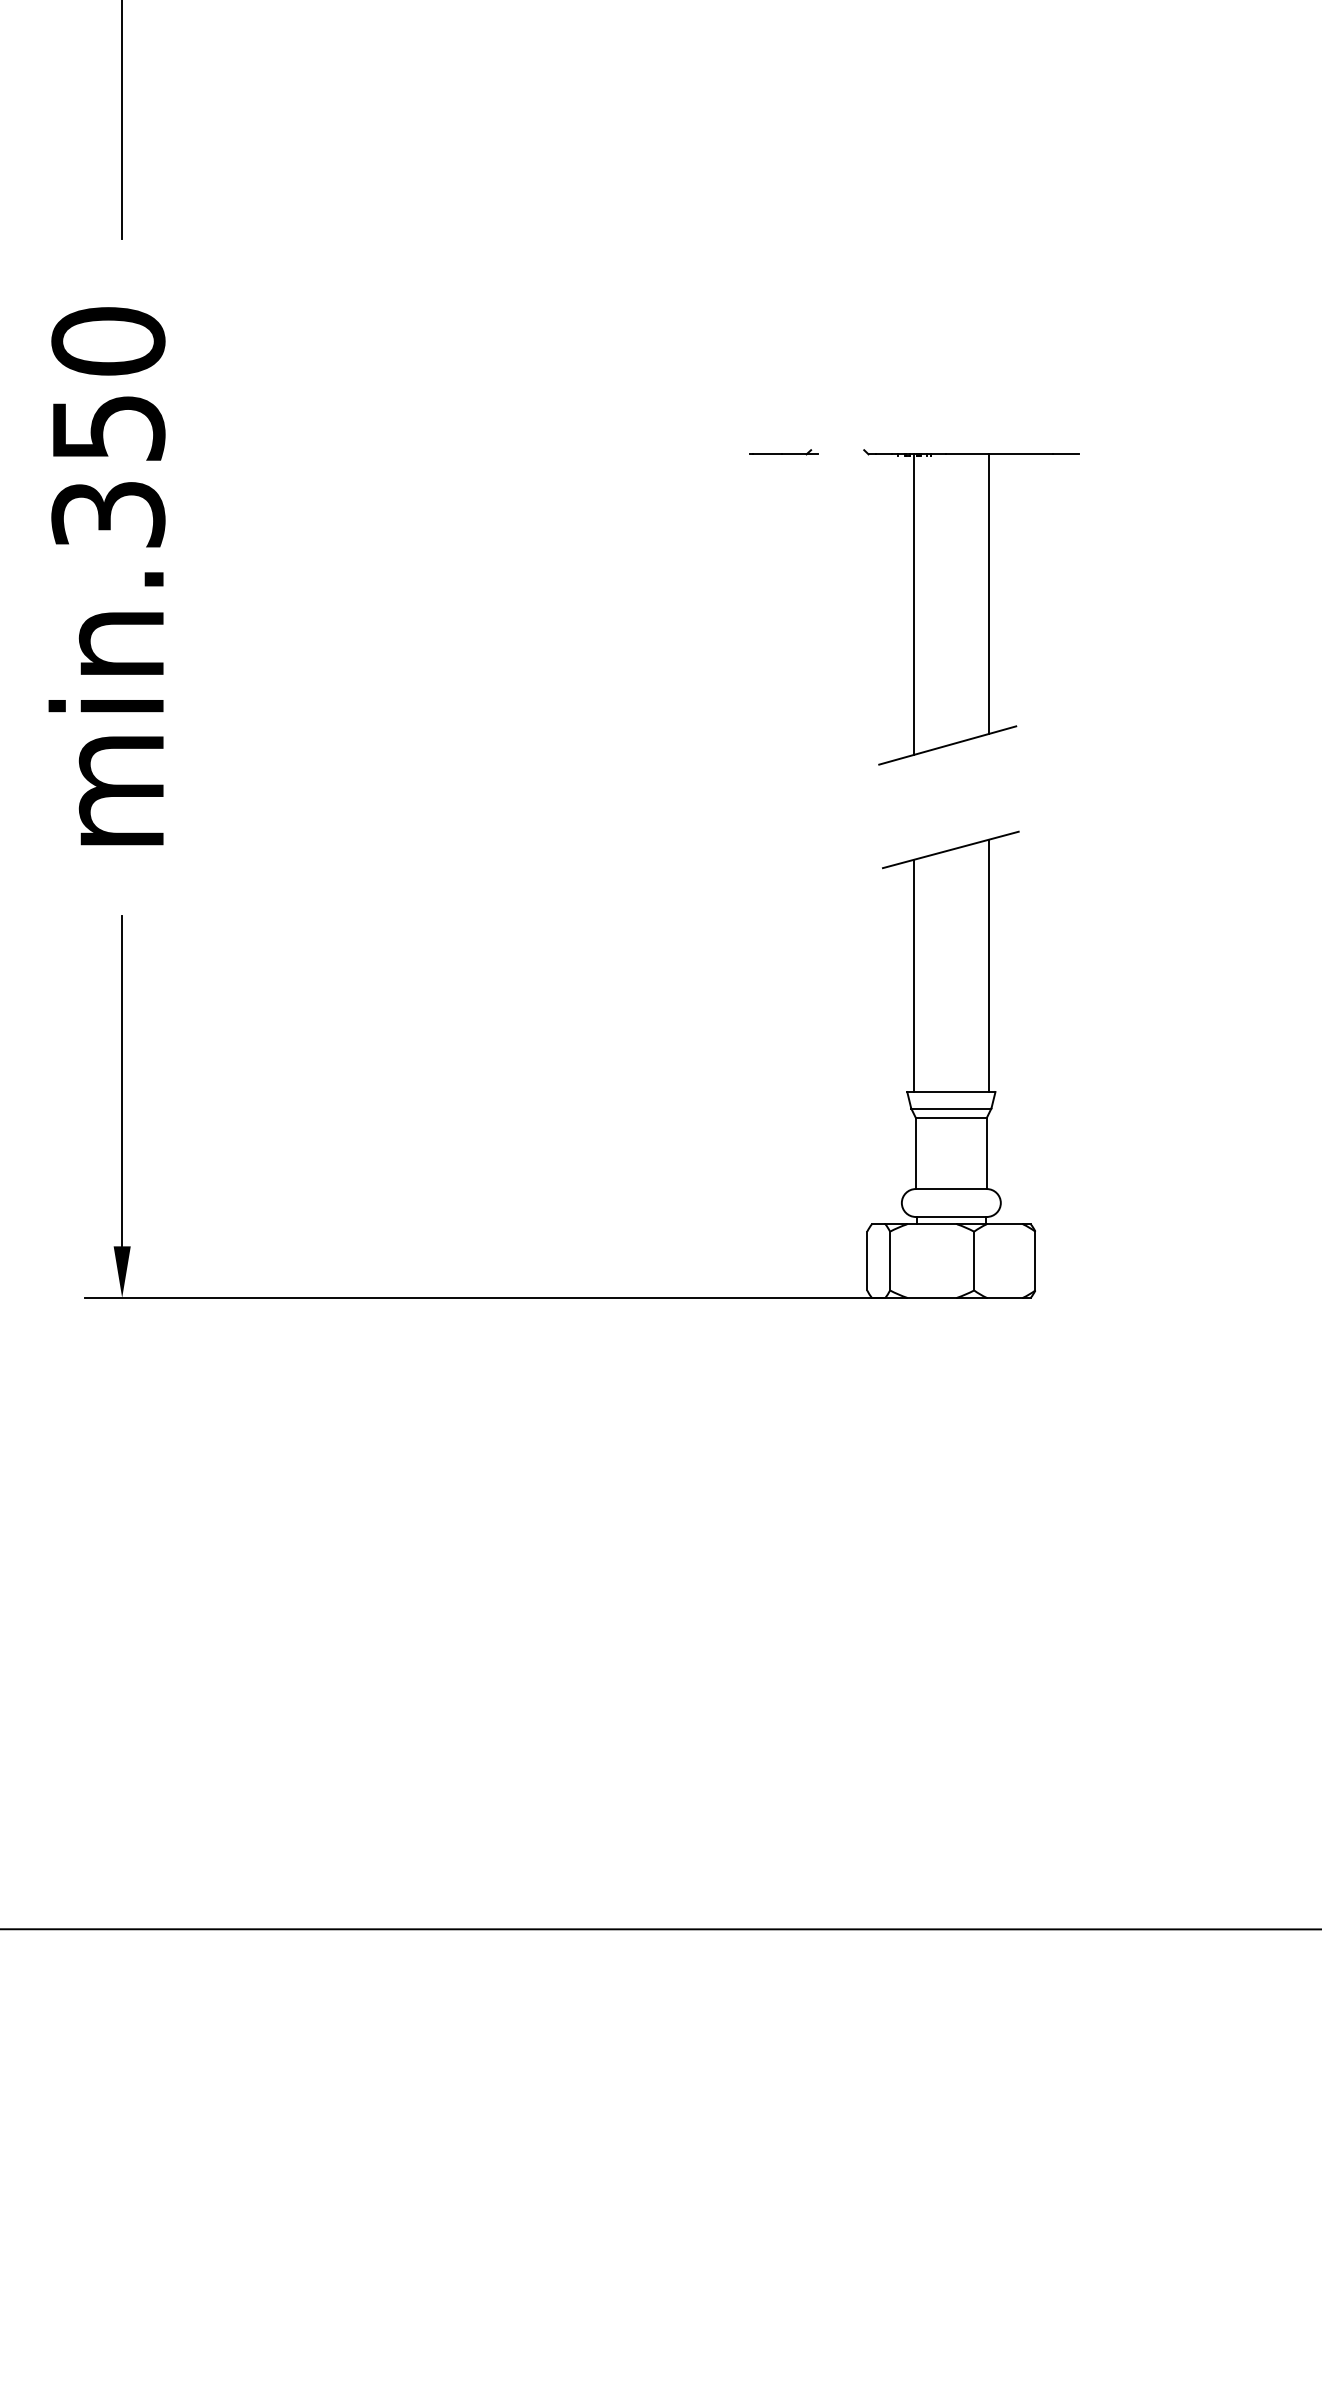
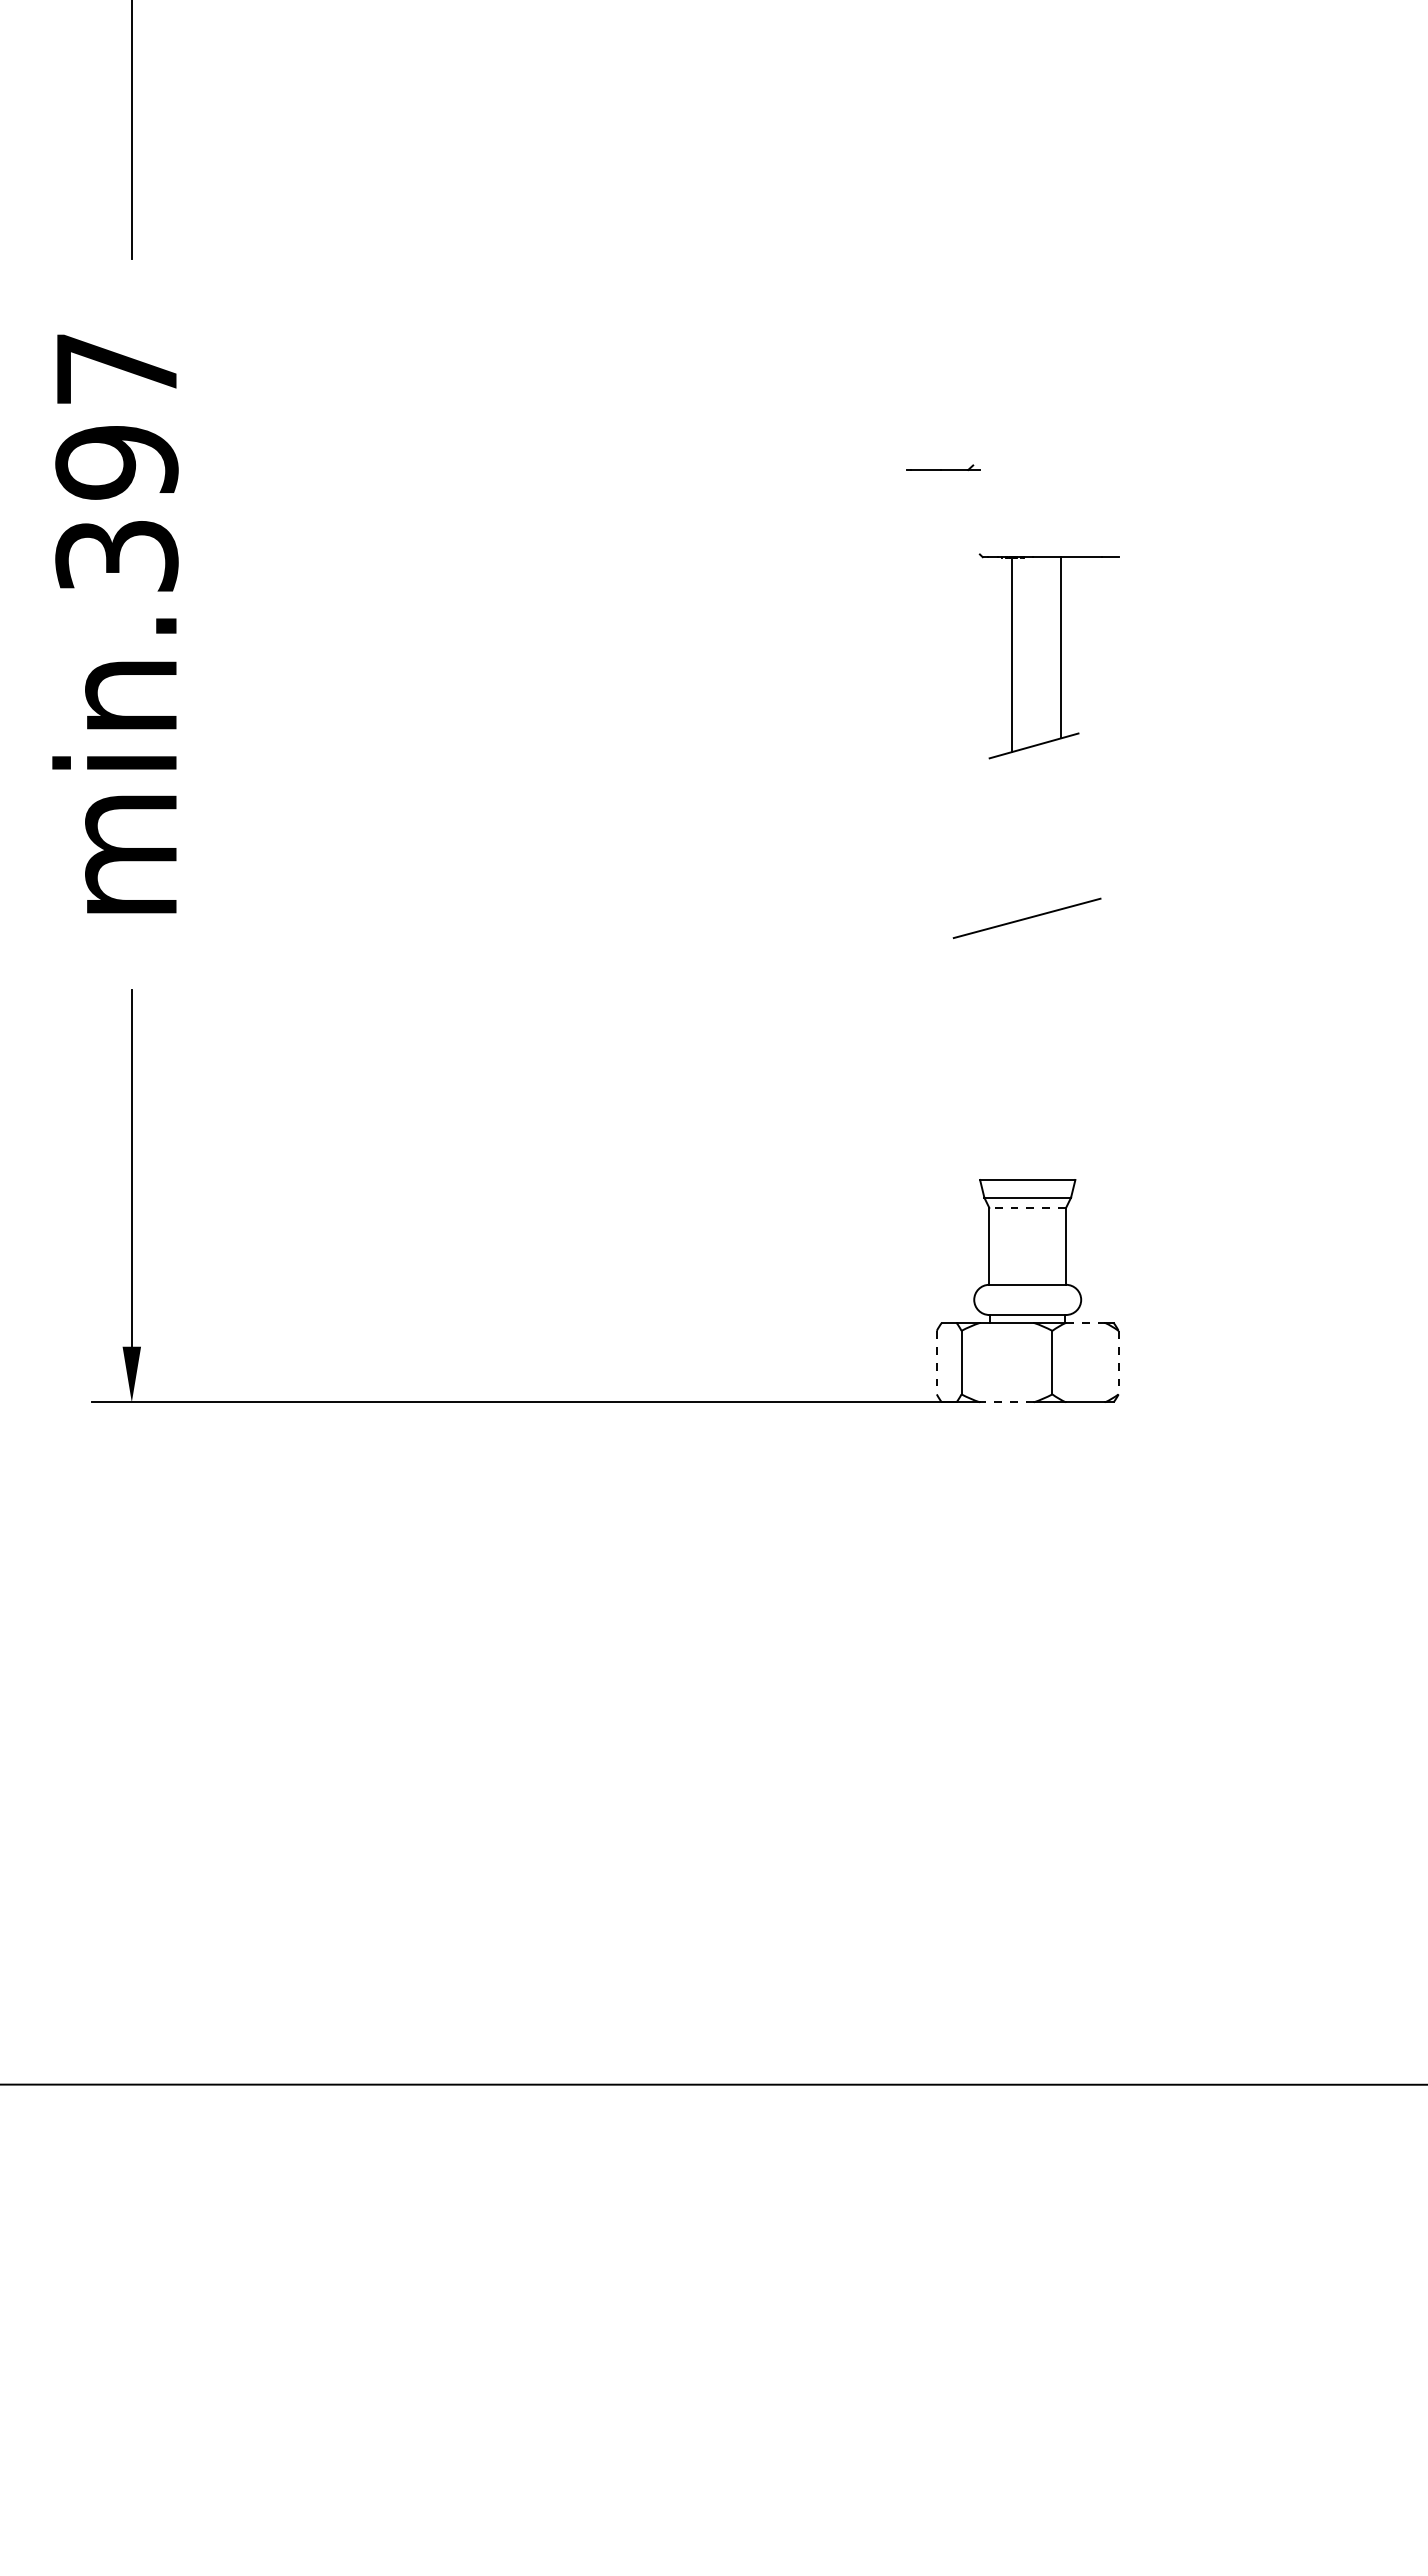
text: (108, 384) -> (116, 415), min.350 -> min.397
part: (783, 452) -> (943, 467), moved
part: (971, 607) -> (1049, 656), size x0.6
line: (989, 965) -> (1068, 1043), removed
line: (913, 975) -> (986, 1054), removed
line: (951, 1117) -> (1027, 1207), solid -> dashed
line: (1004, 1223) -> (1085, 1322), solid -> dashed
line: (866, 1260) -> (936, 1362), solid -> dashed
line: (1035, 1260) -> (1118, 1362), solid -> dashed
line: (931, 1297) -> (1006, 1402), solid -> dashed

